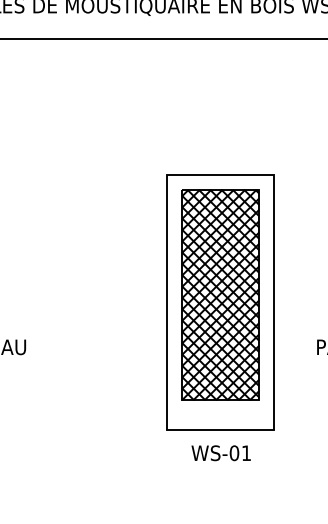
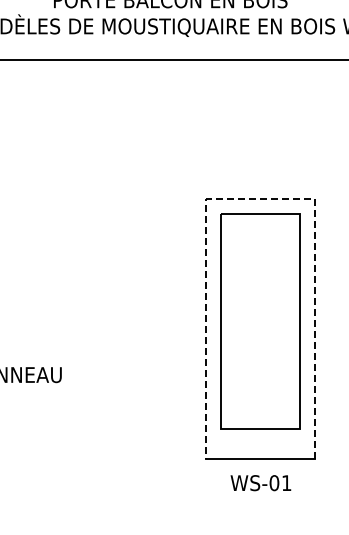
line: (220, 175) -> (260, 199), solid -> dashed
hatch: (220, 294) -> (260, 321), removed

